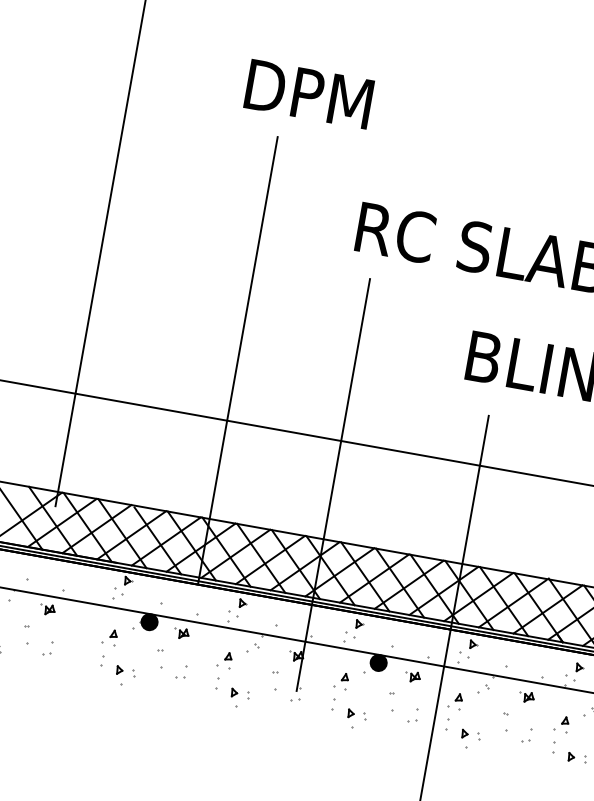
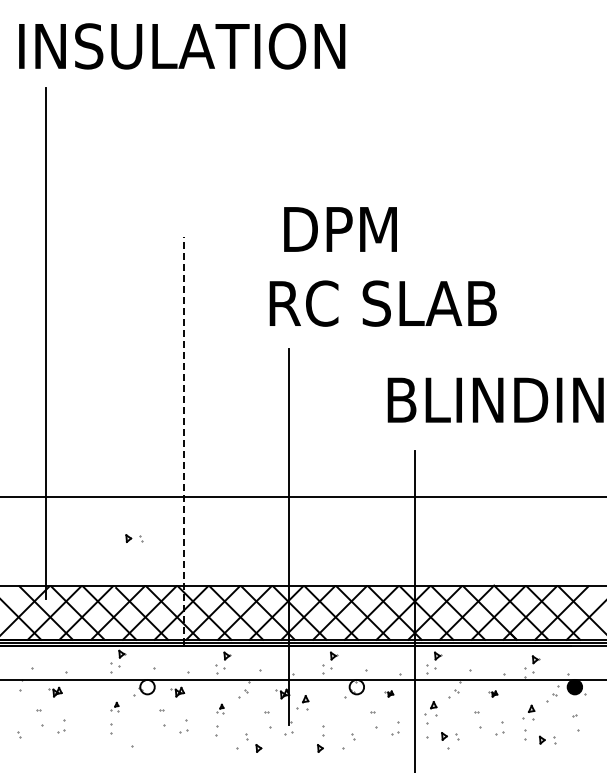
text: (309, 94) -> (340, 229), moved
line: (237, 360) -> (184, 441), solid -> dashed
fill: (149, 621) -> (147, 686), removed
part: (109, 636) -> (114, 706), size x0.6
part: (224, 659) -> (219, 708), size x0.6
fill: (378, 662) -> (356, 686), removed
part: (126, 671) -> (134, 538), moved
part: (413, 676) -> (389, 693), size x0.6
part: (341, 680) -> (302, 702), moved
part: (234, 692) -> (258, 748), moved
part: (526, 696) -> (493, 693), size x0.6
part: (351, 713) -> (320, 748), moved
part: (447, 724) -> (427, 730), size x1.6

